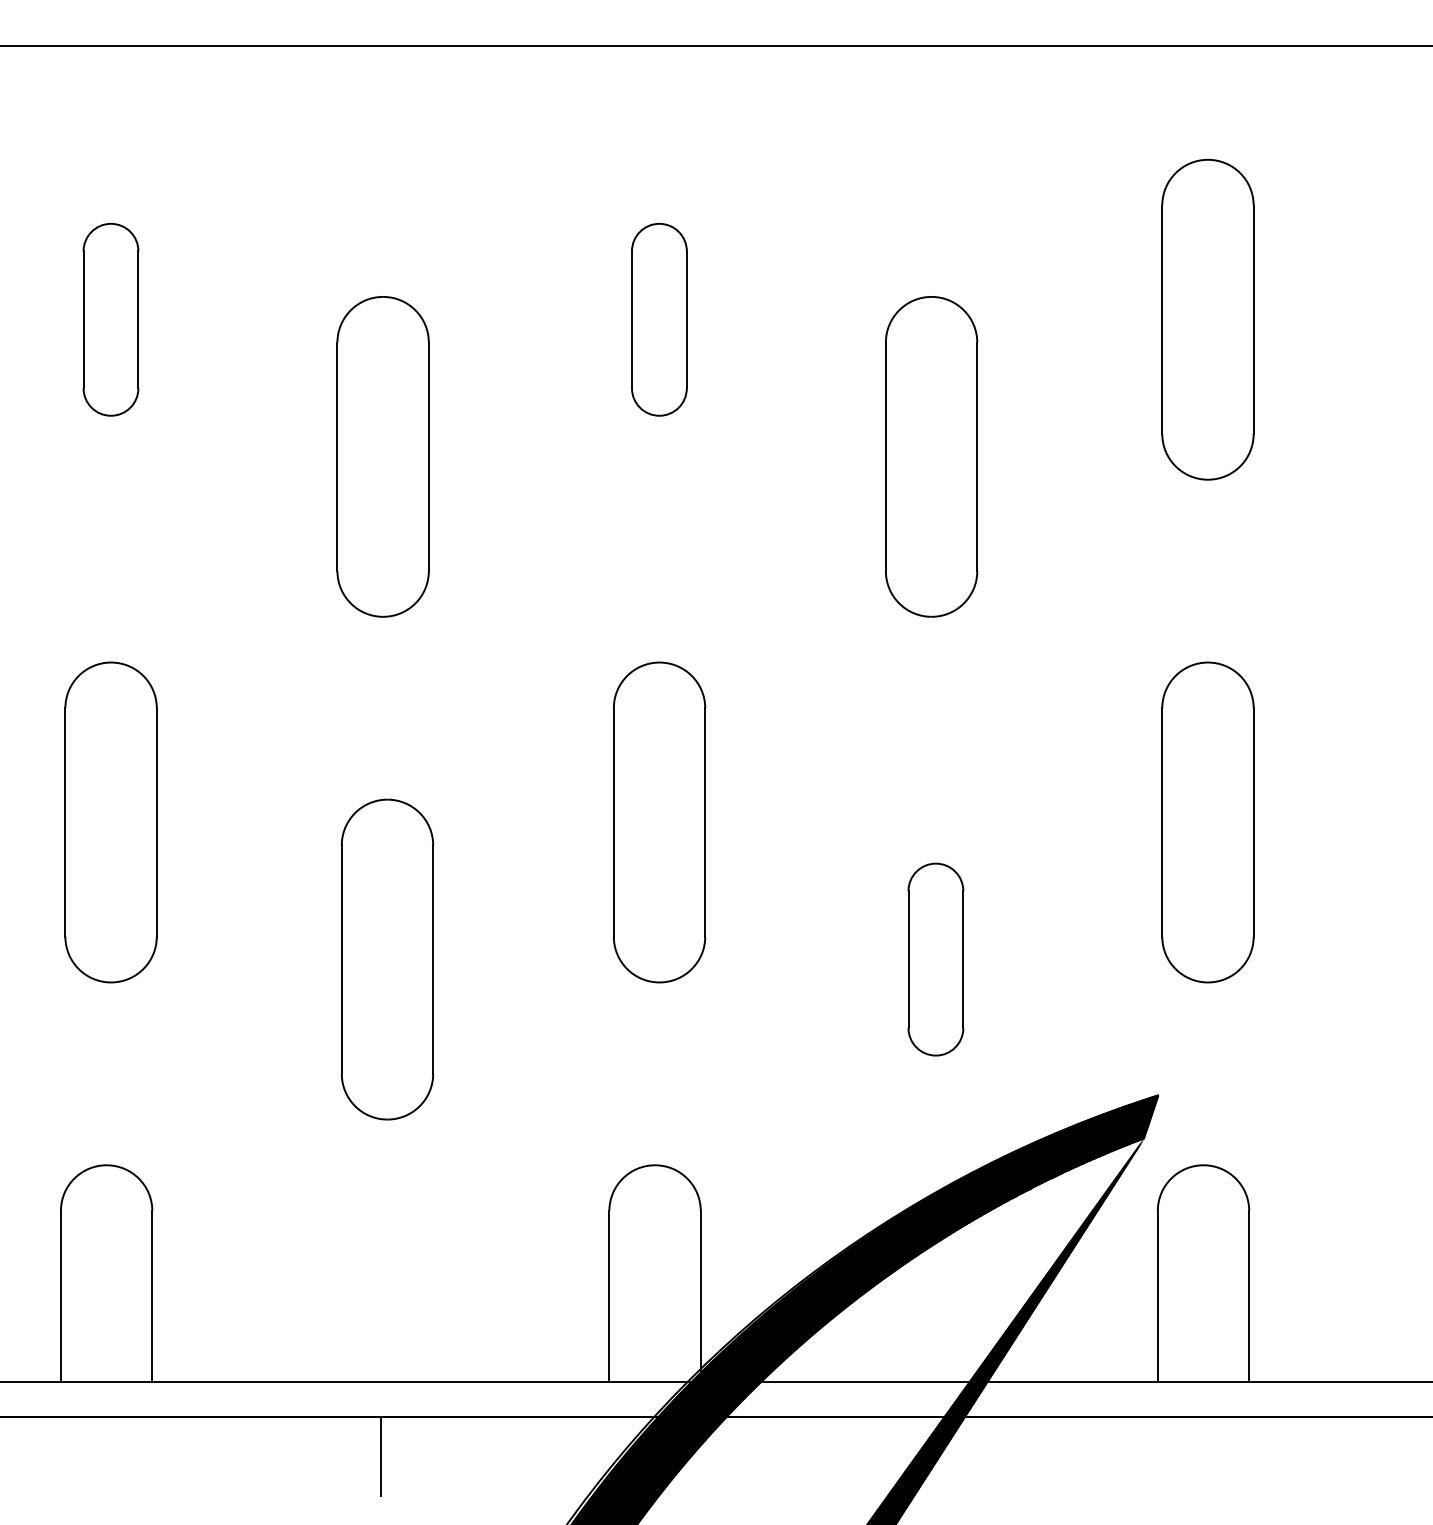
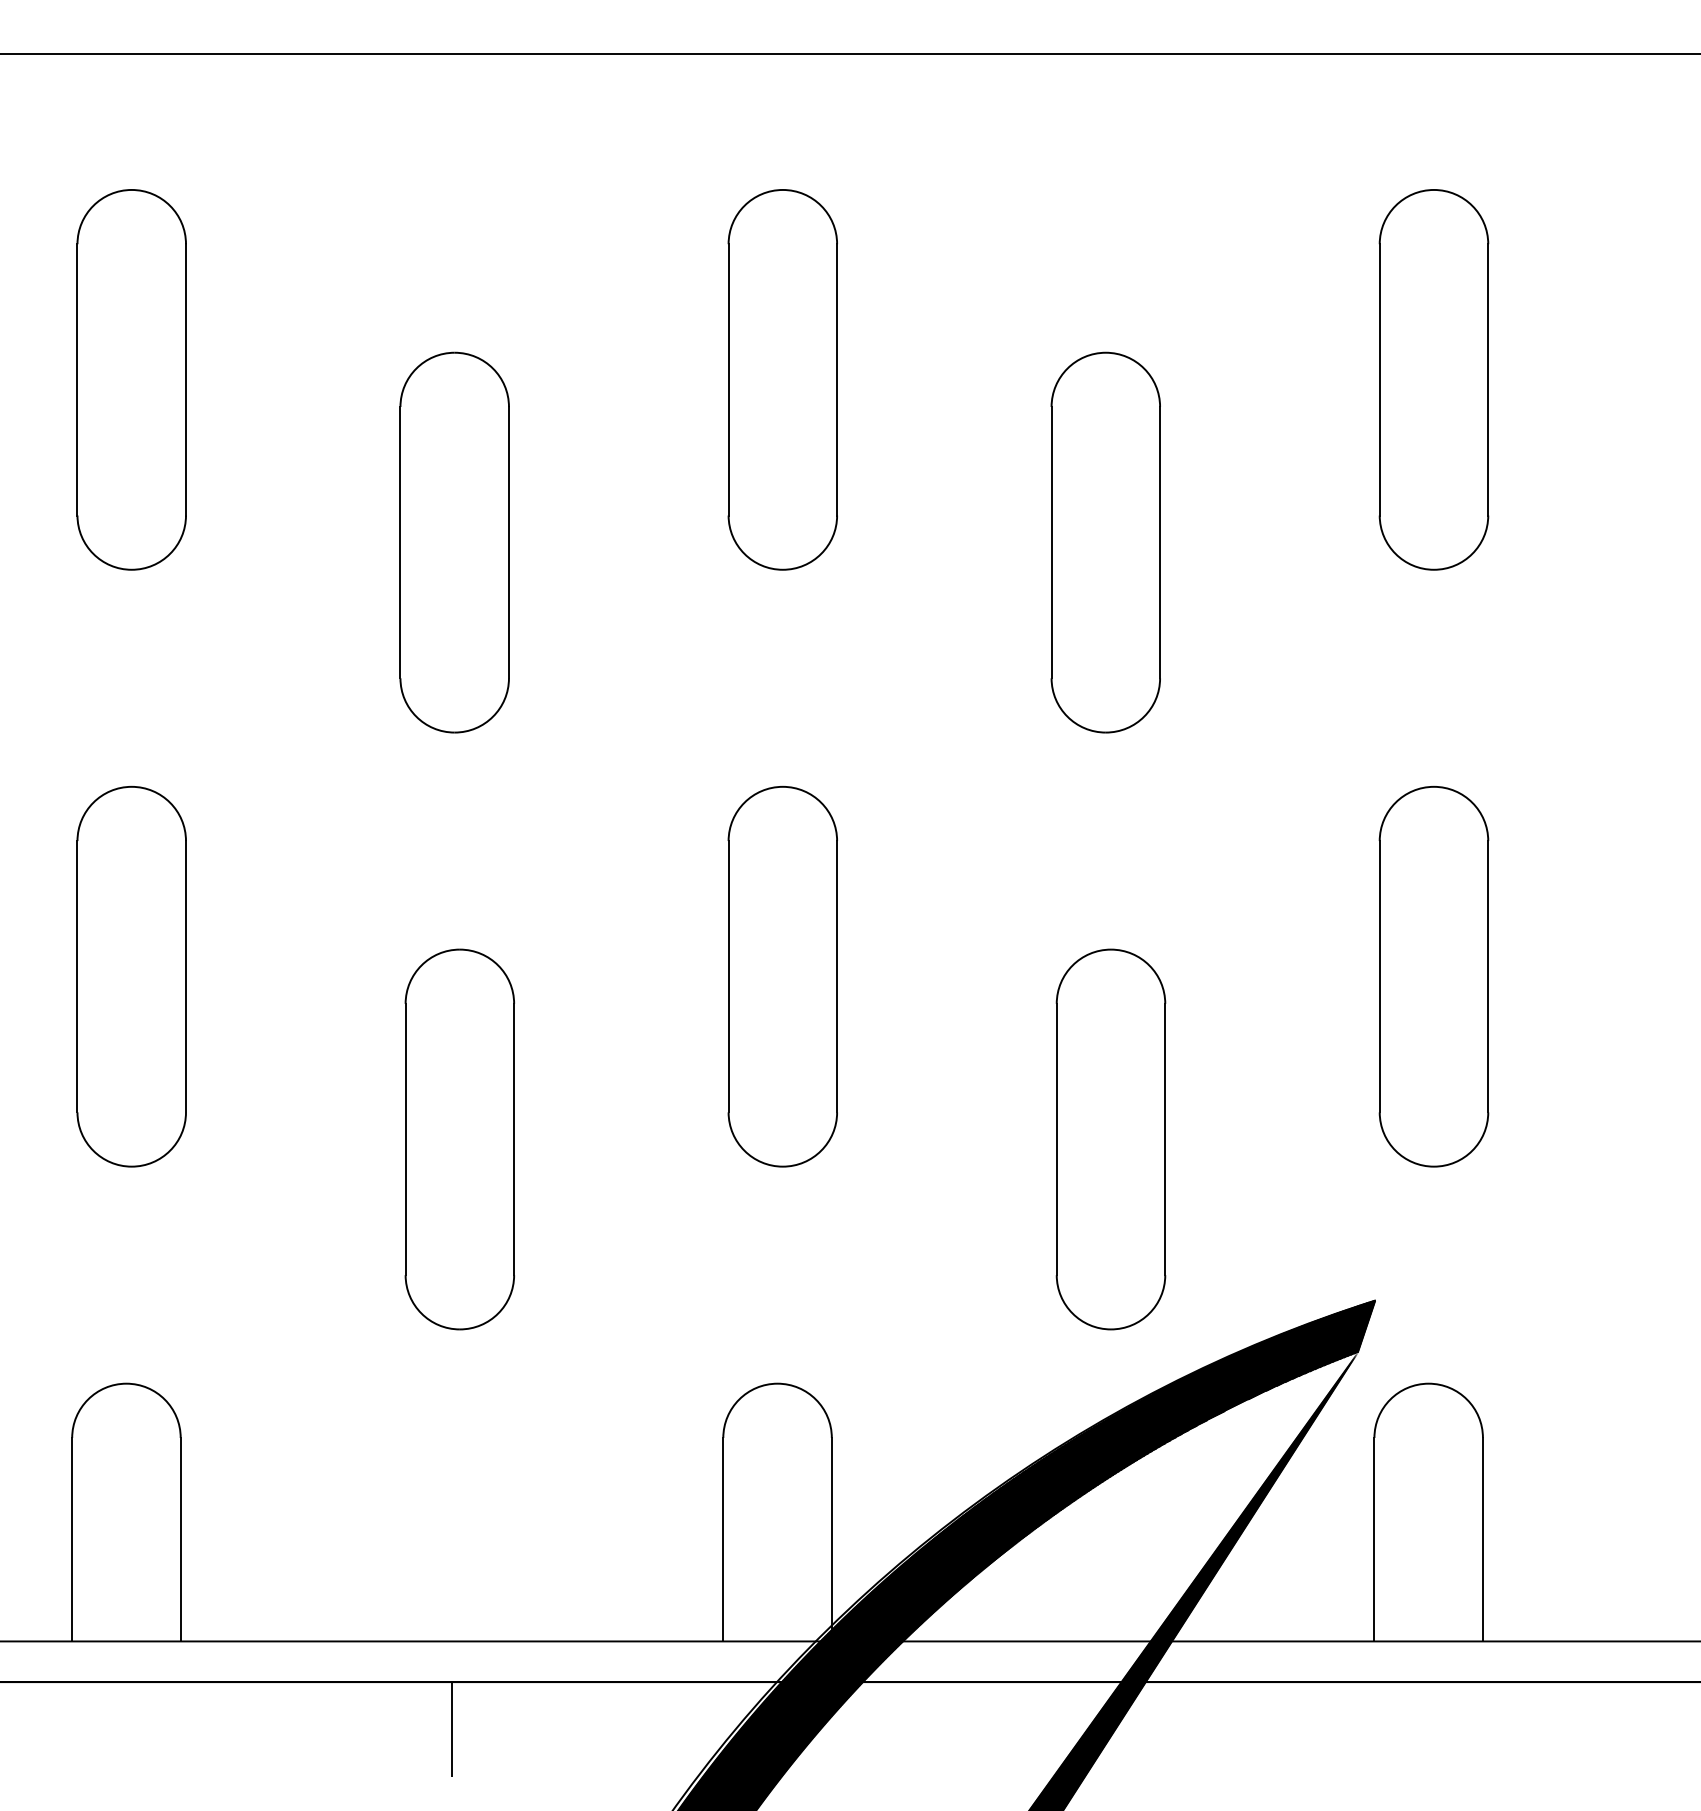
part: (110, 319) -> (131, 379), size x1.67
part: (659, 319) -> (782, 379), size x1.67
part: (935, 959) -> (1110, 1139), size x1.67

